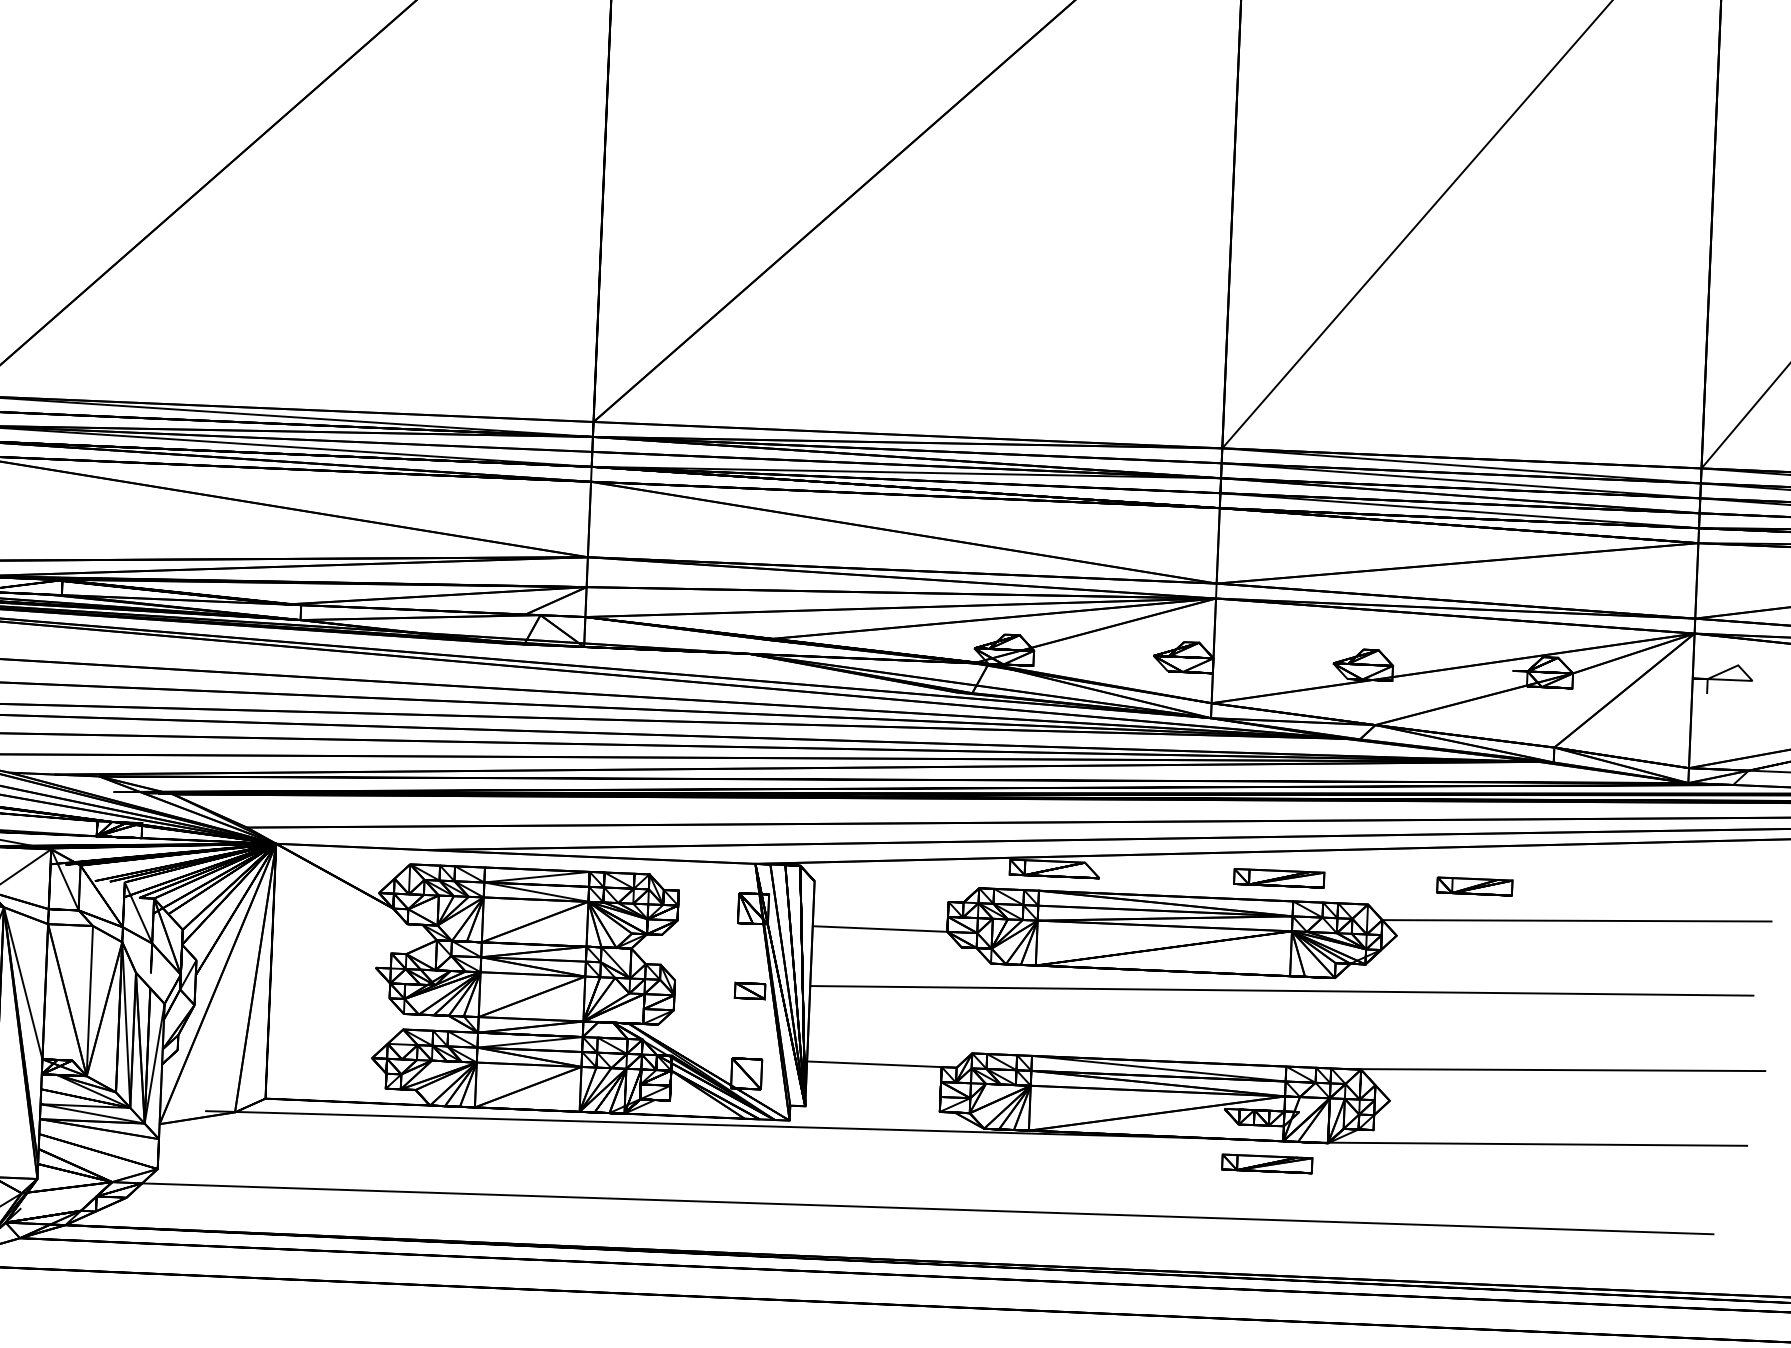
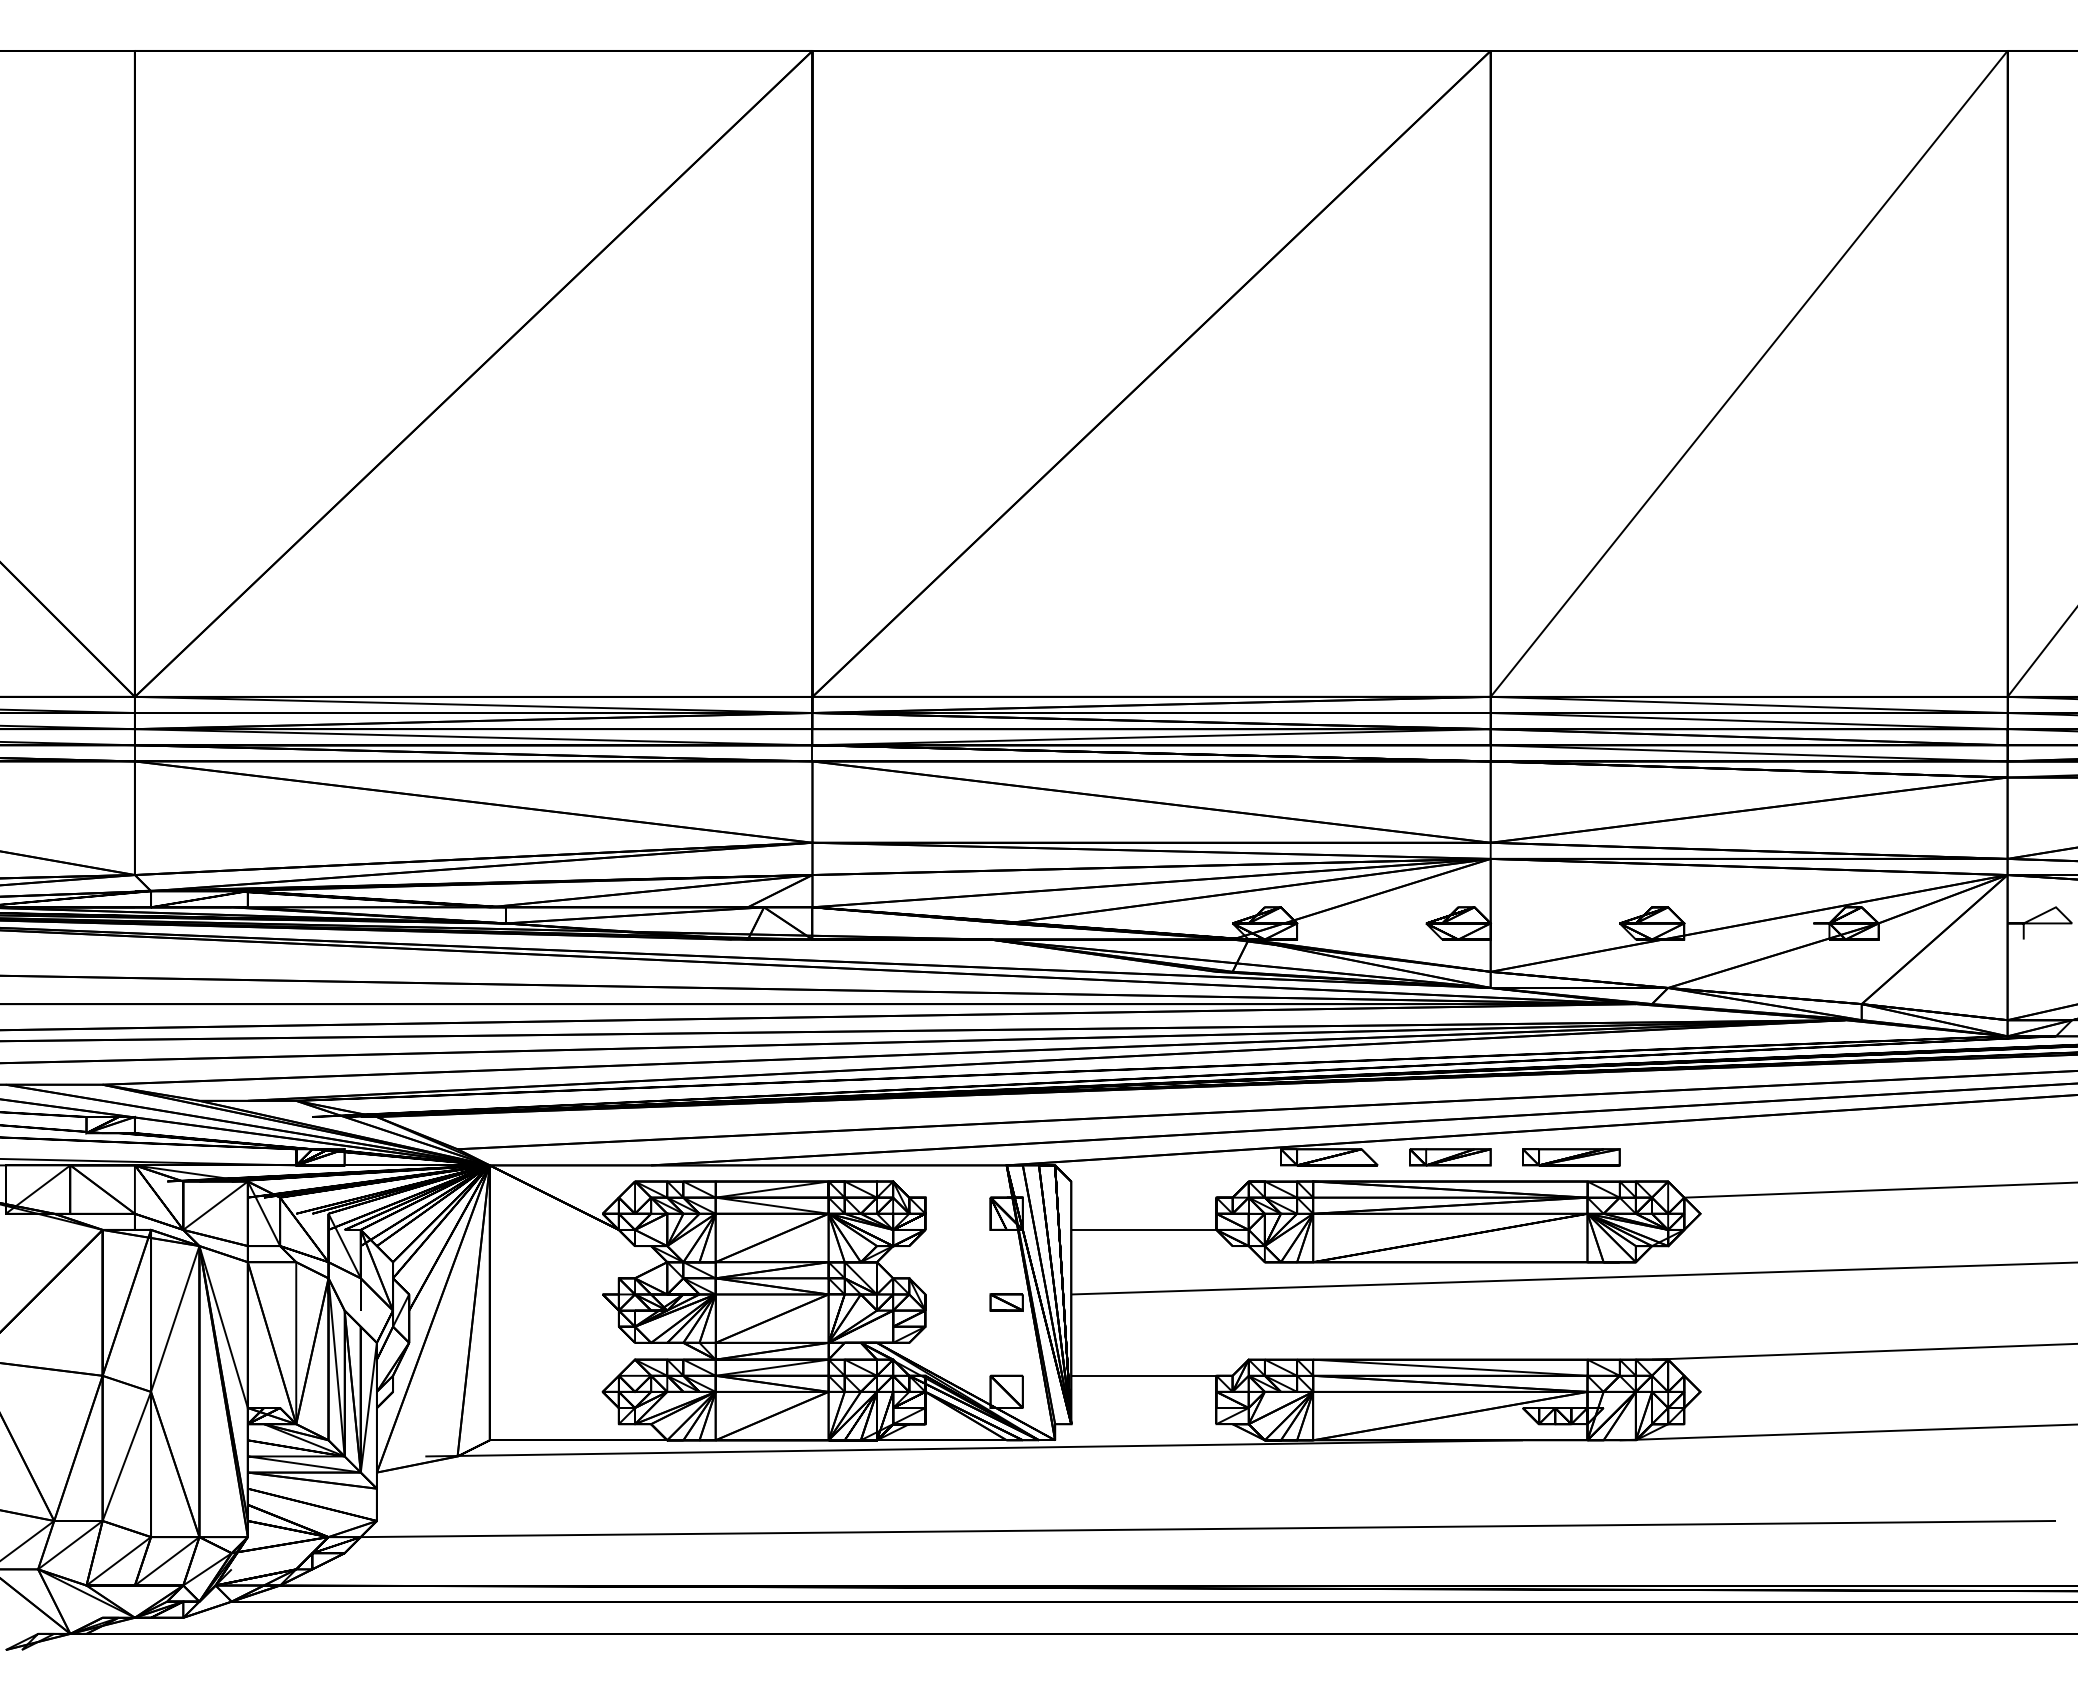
part: (1474, 886) -> (1450, 1157), moved
part: (1267, 1164) -> (1571, 1465), removed

